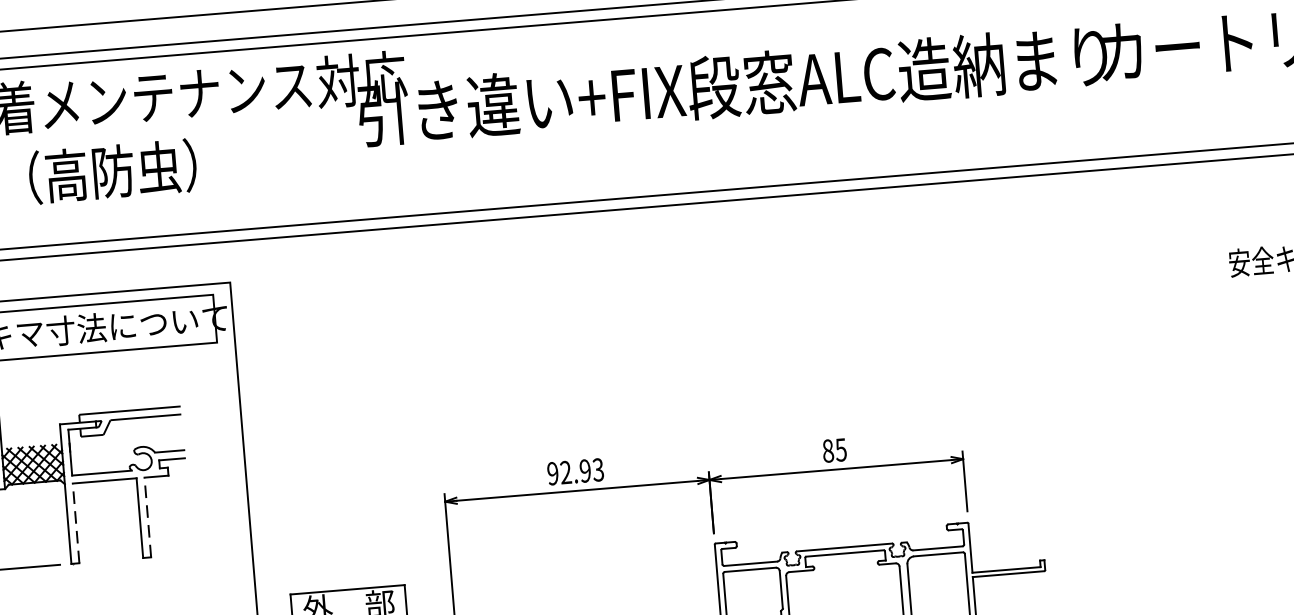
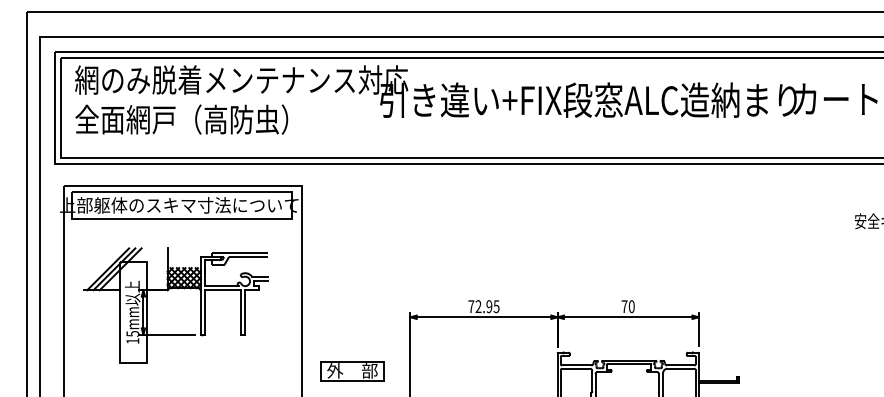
text: (833, 450) -> (627, 306), 85 -> 70
text: (574, 471) -> (483, 306), 92.93 -> 72.95
line: (148, 515) -> (245, 311), dashed -> solid
line: (76, 521) -> (205, 311), dashed -> solid

